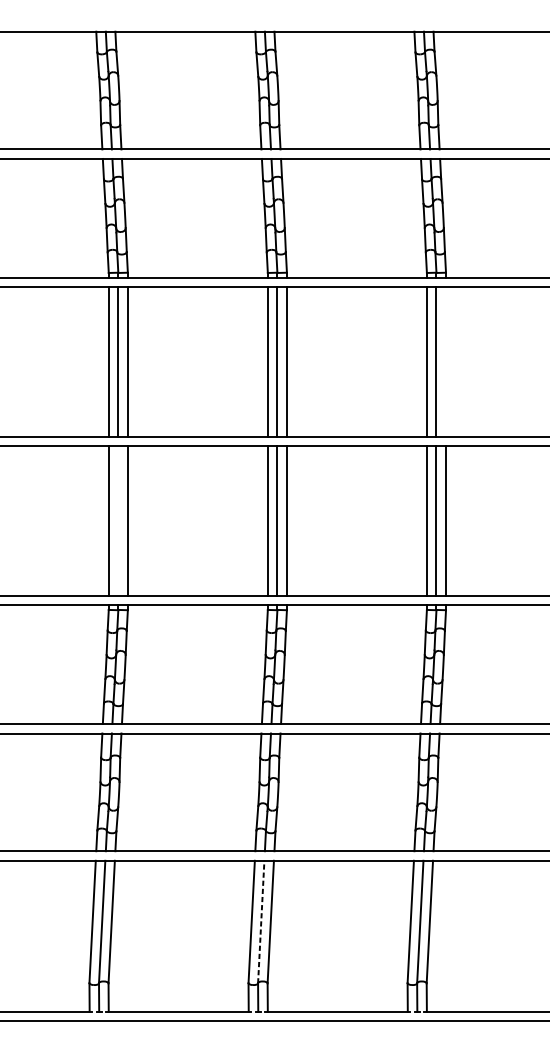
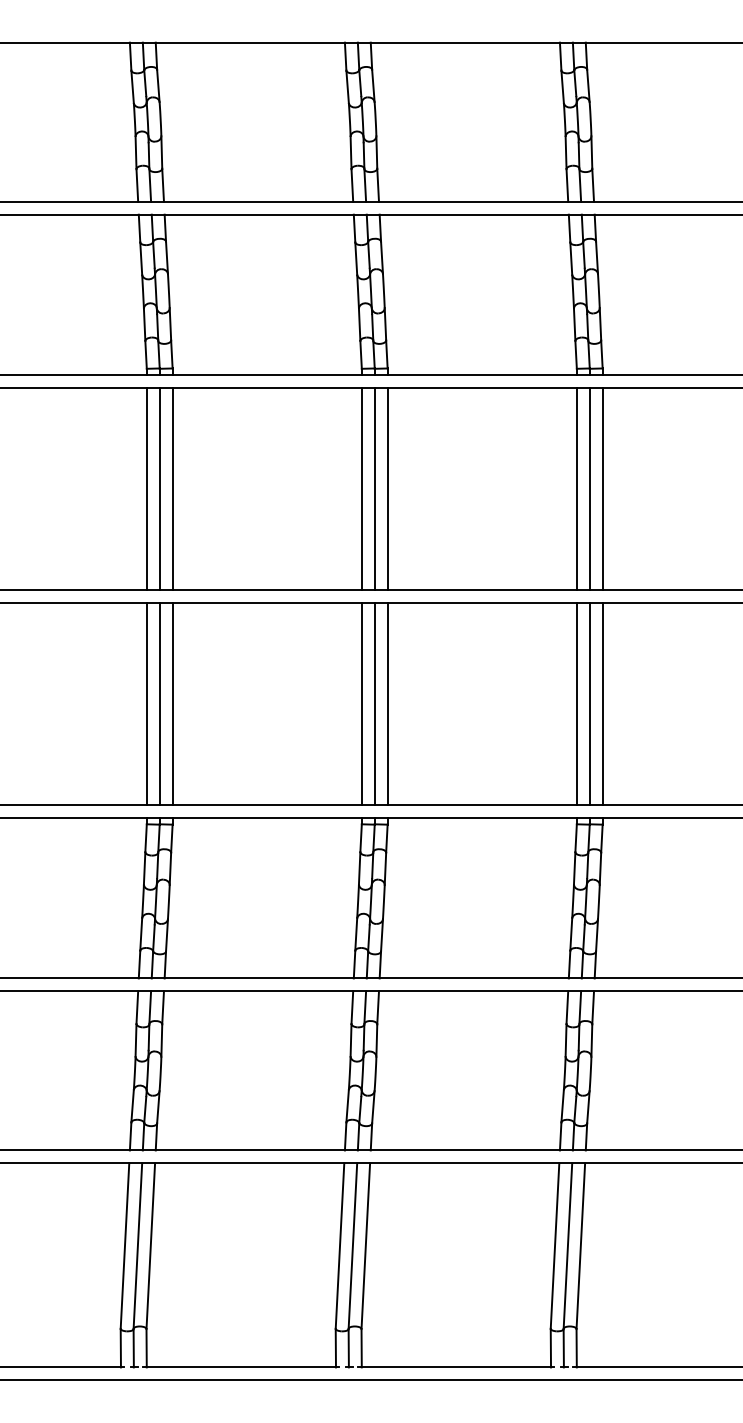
line: (445, 362) -> (602, 489), added
line: (118, 521) -> (159, 704), added
line: (260, 922) -> (352, 1246), dashed -> solid

